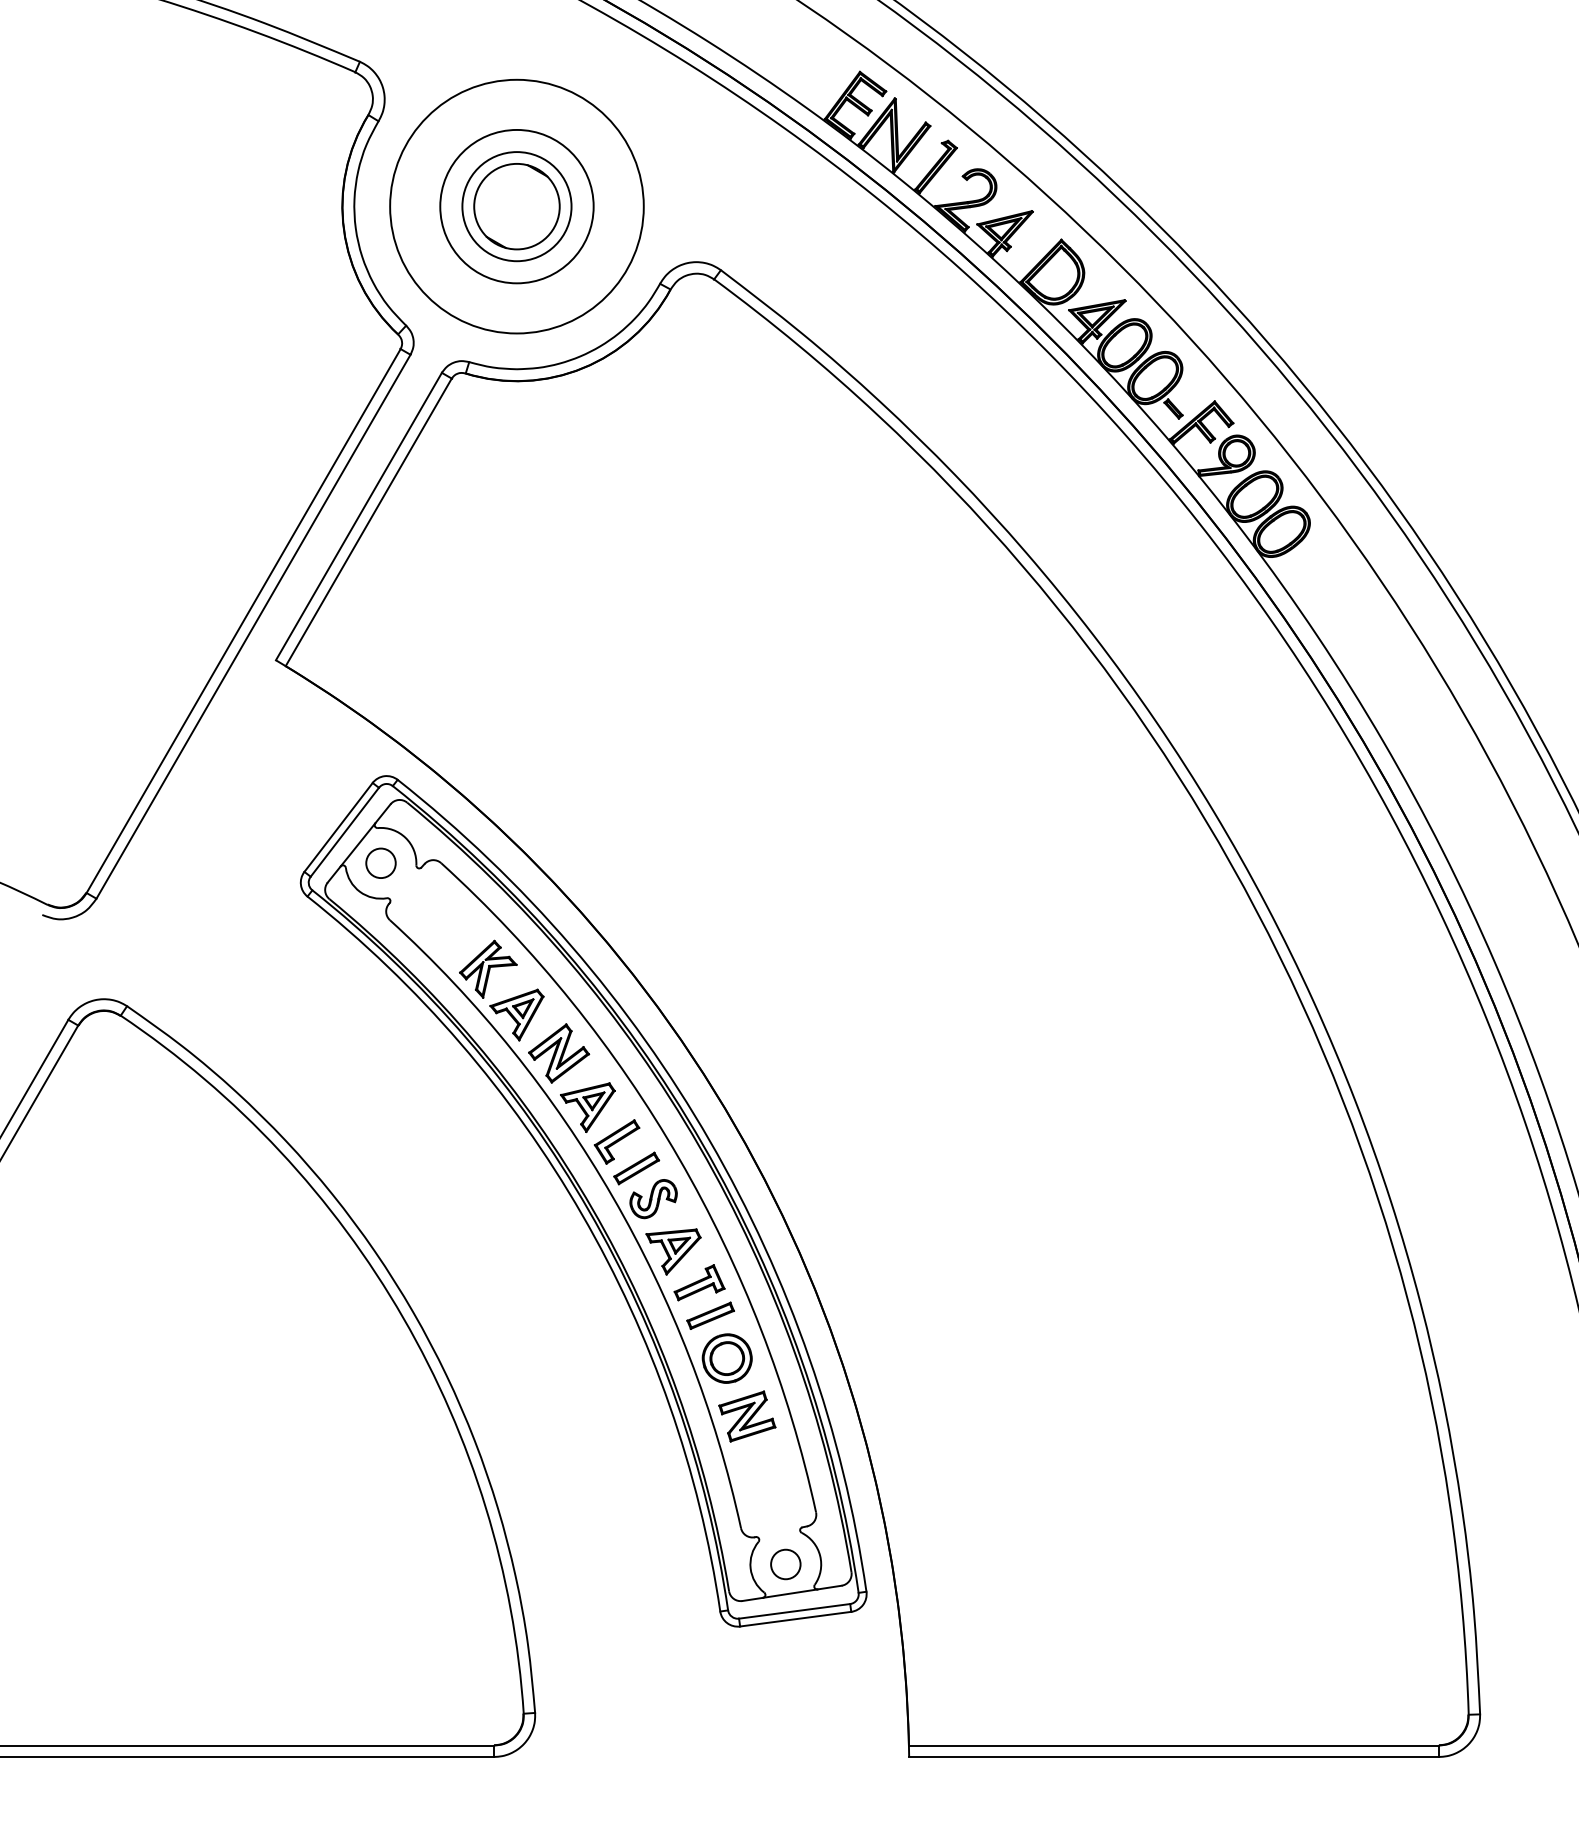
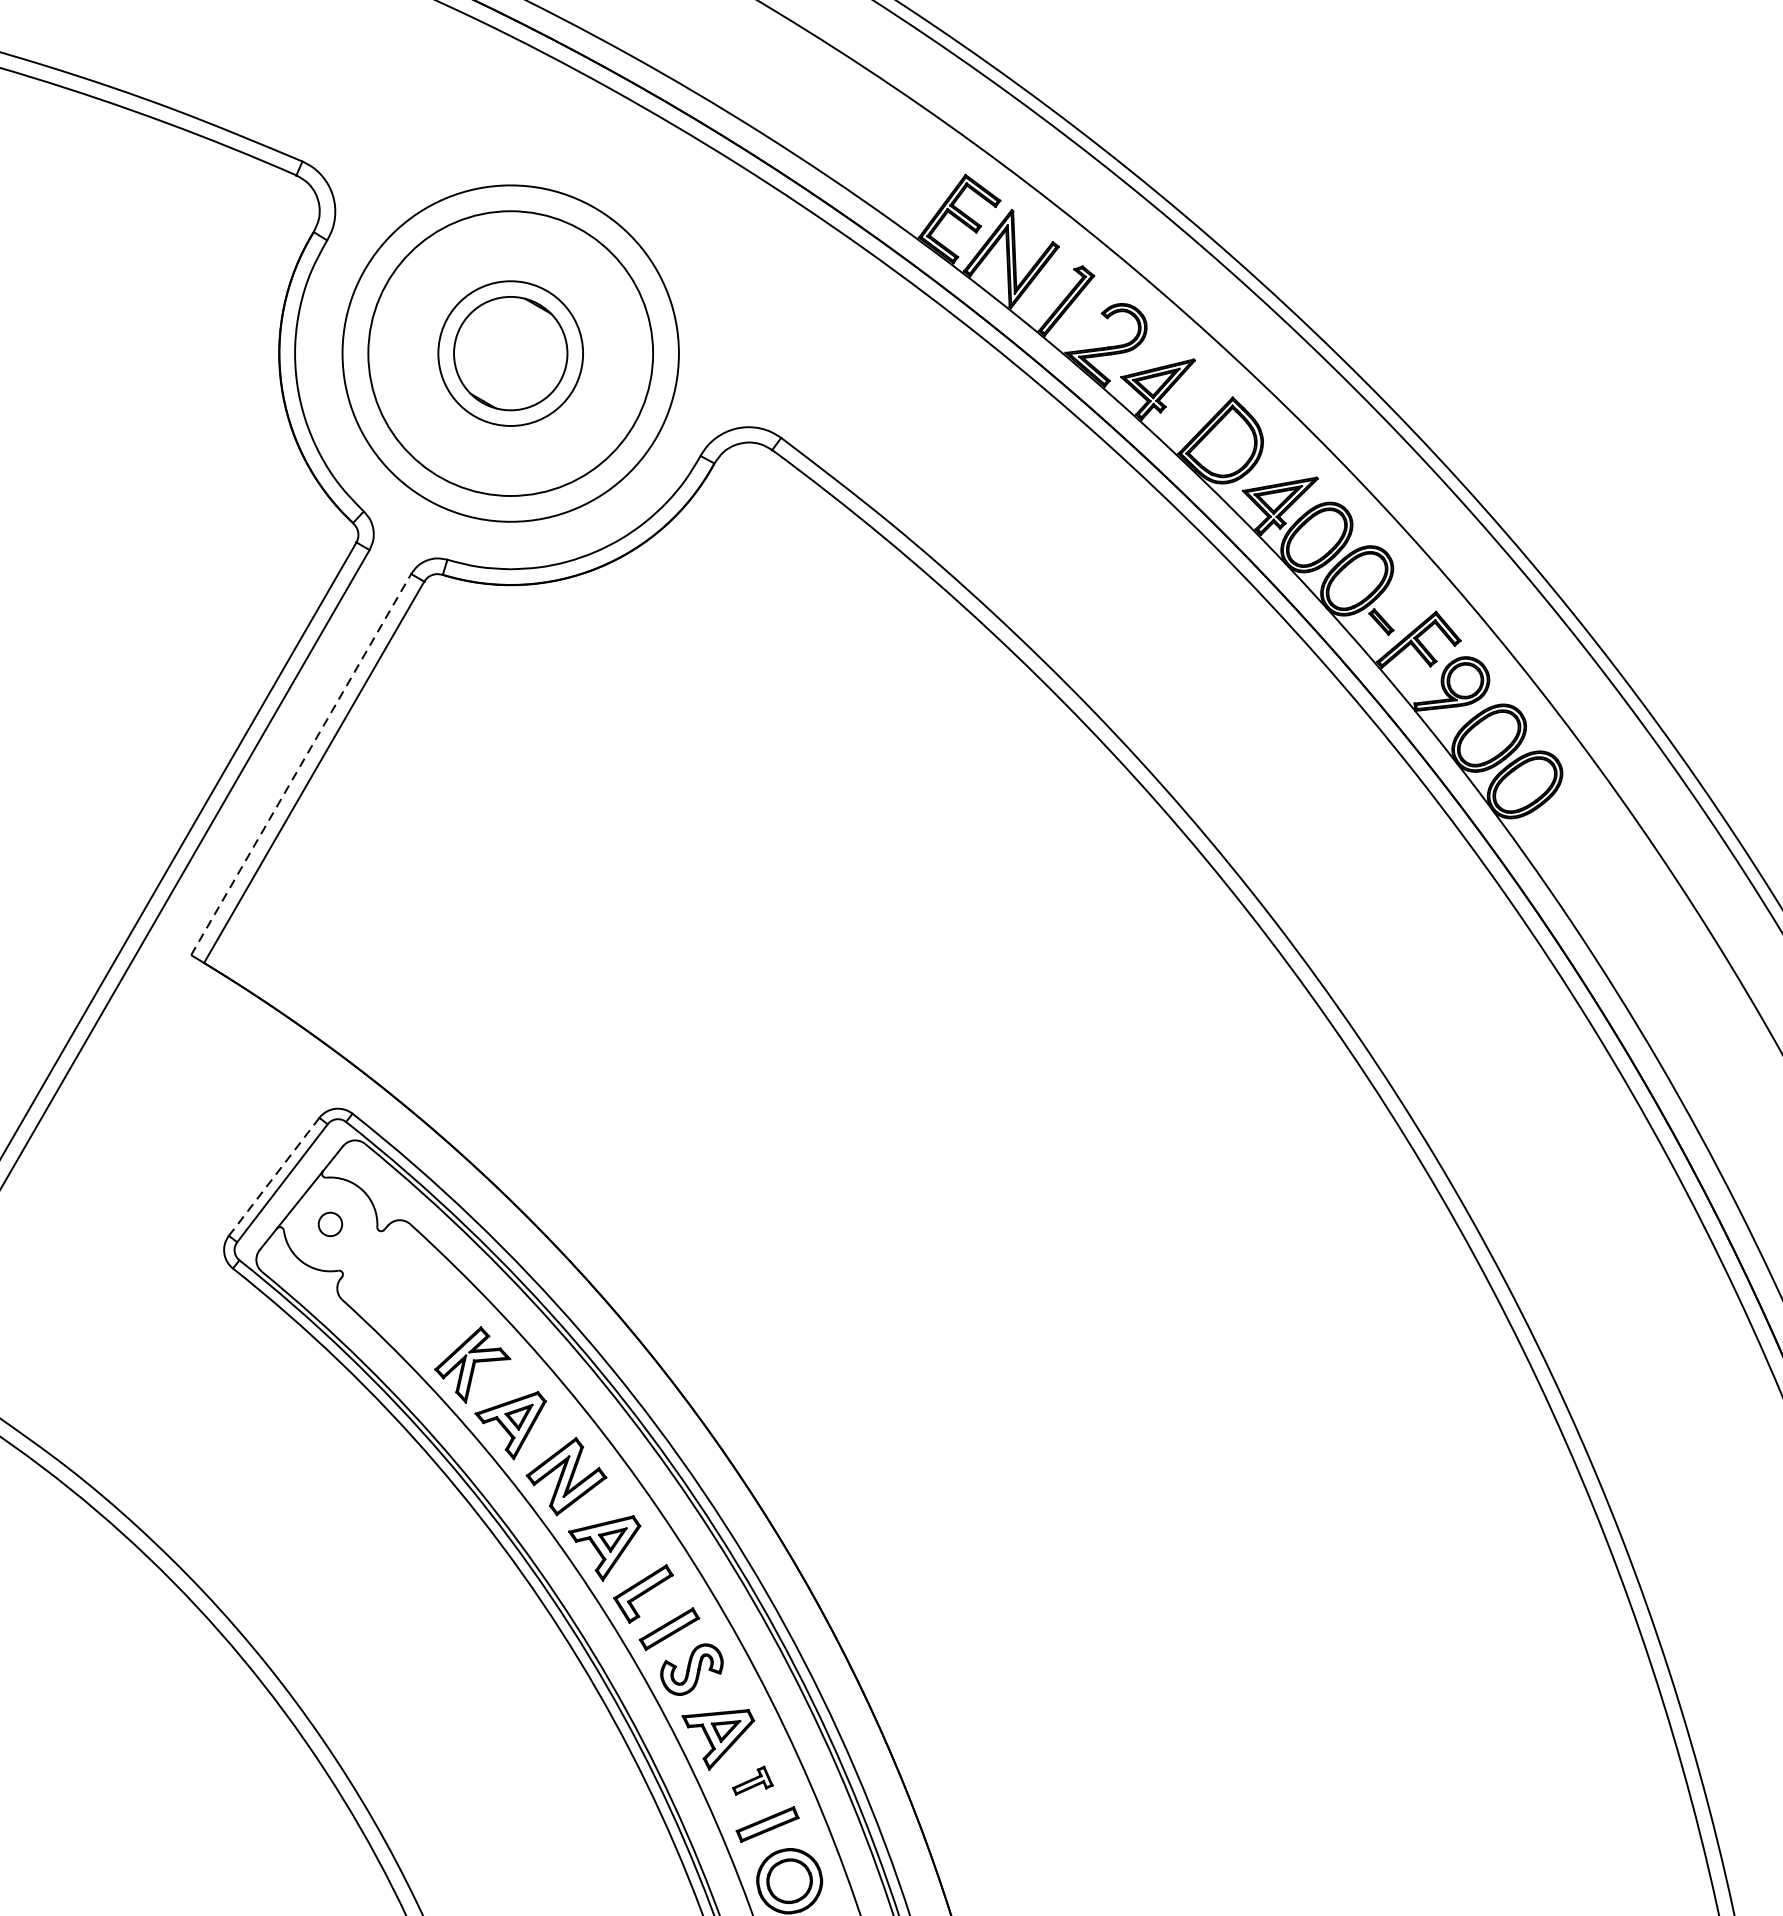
circle: (516, 206) -> (510, 353), size x1.4
line: (358, 516) -> (300, 764), solid -> dashed
line: (338, 827) -> (274, 1176), solid -> dashed
circle: (380, 863) -> (329, 1224), size x0.6
part: (699, 1282) -> (752, 1780), size x0.6

